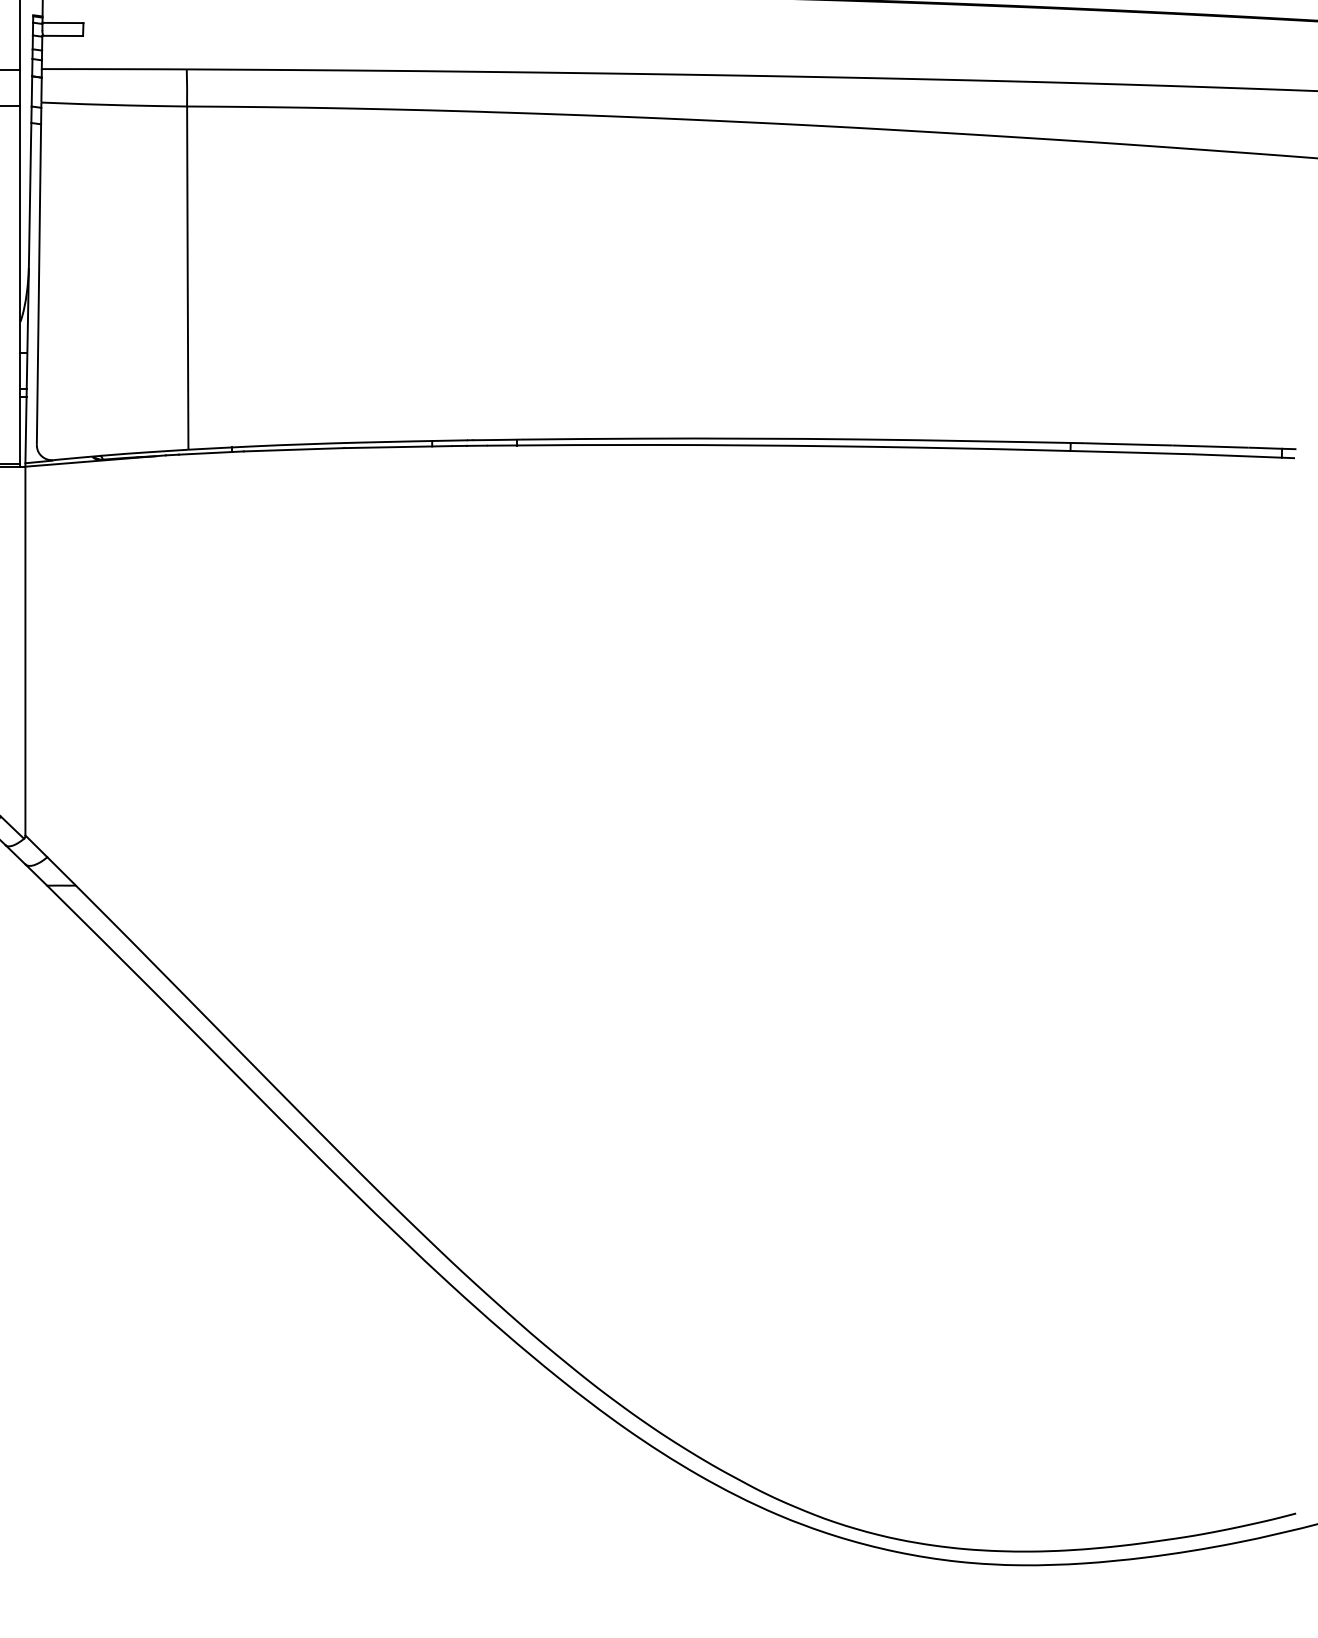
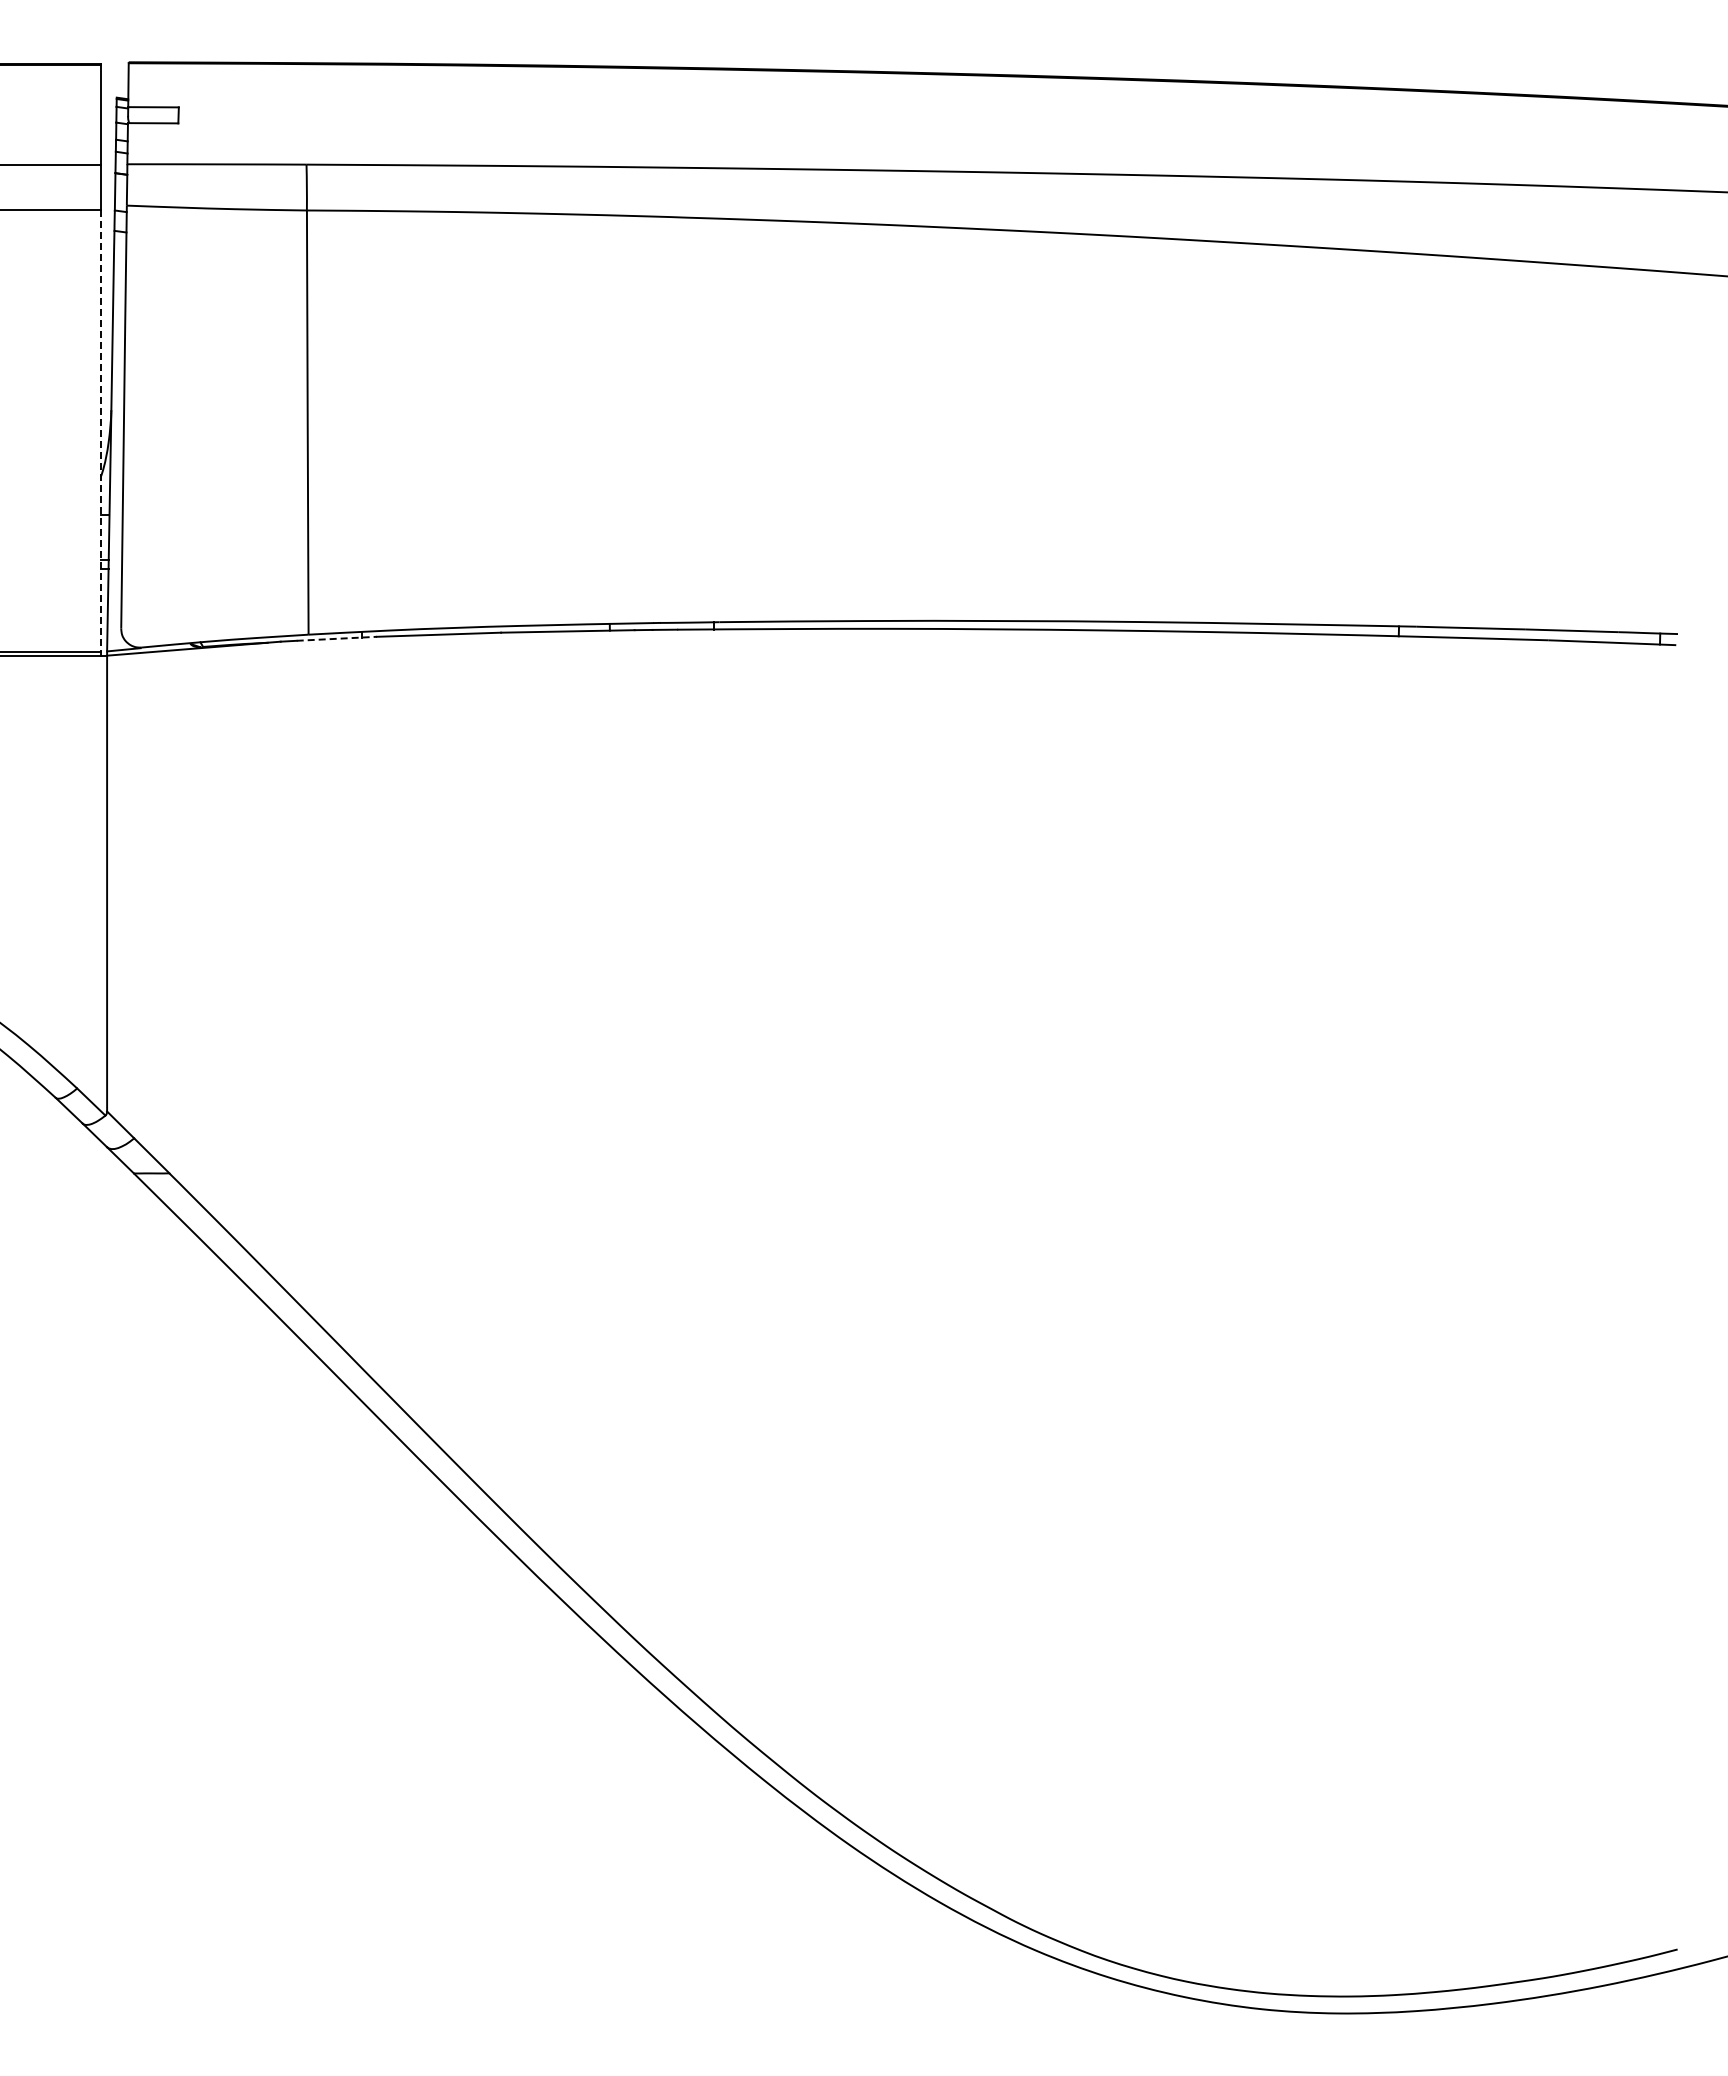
line: (20, 285) -> (100, 431), solid -> dashed
line: (211, 452) -> (337, 638), solid -> dashed

